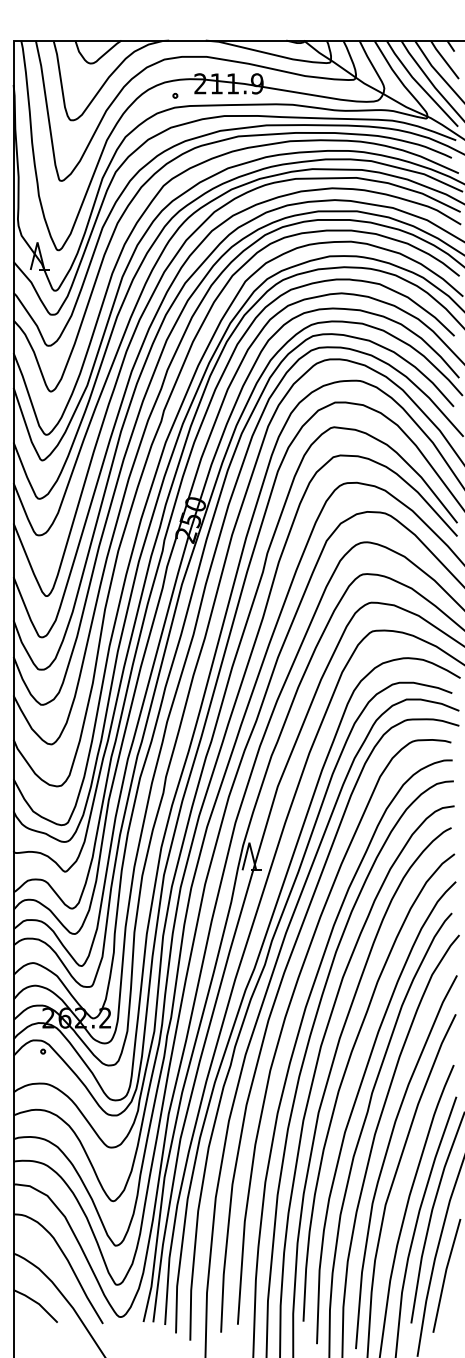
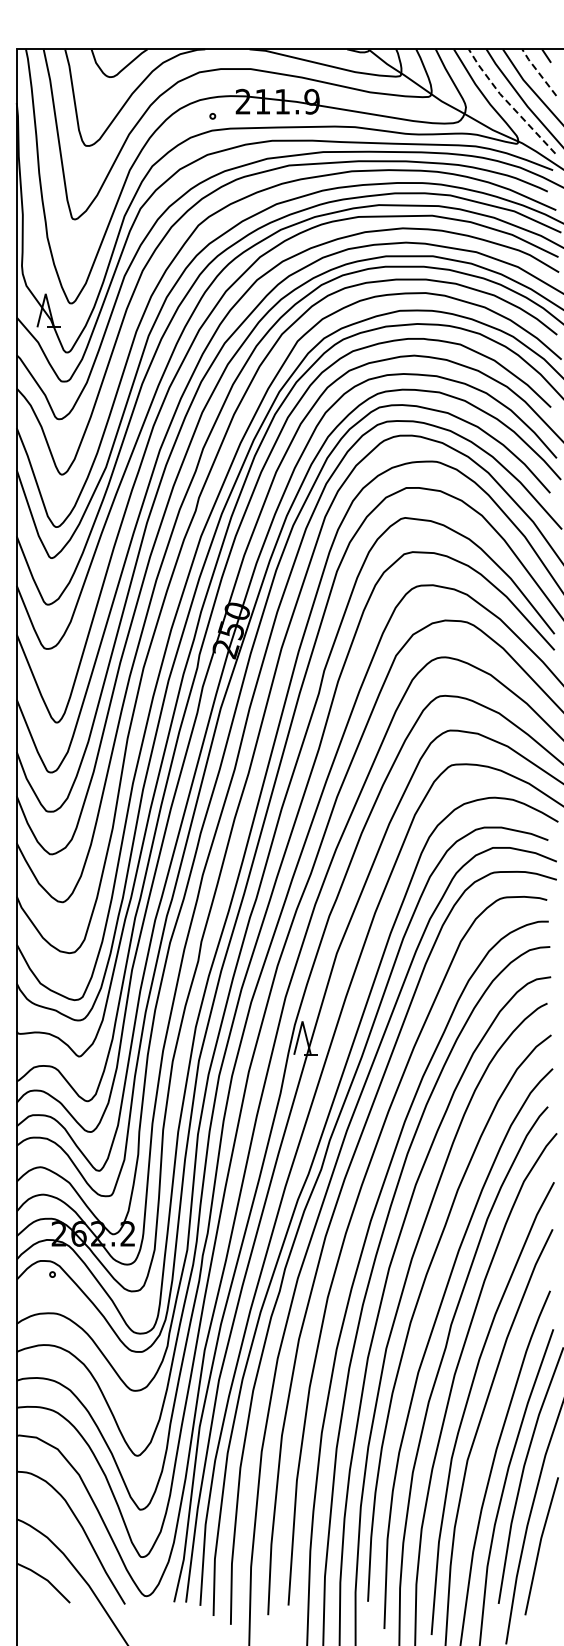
line: (444, 59) -> (538, 72), solid -> dashed
line: (419, 84) -> (508, 102), solid -> dashed

